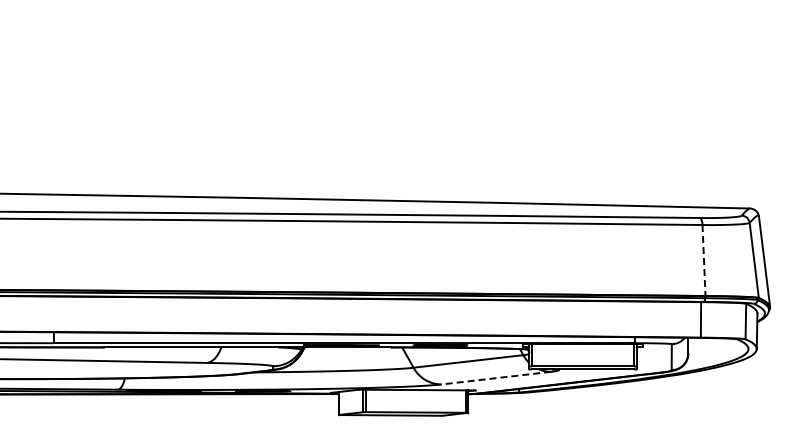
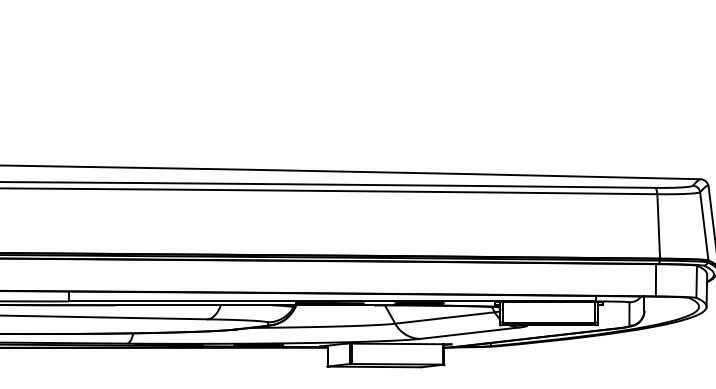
line: (704, 260) -> (659, 226), dashed -> solid
line: (495, 378) -> (469, 333), dashed -> solid

